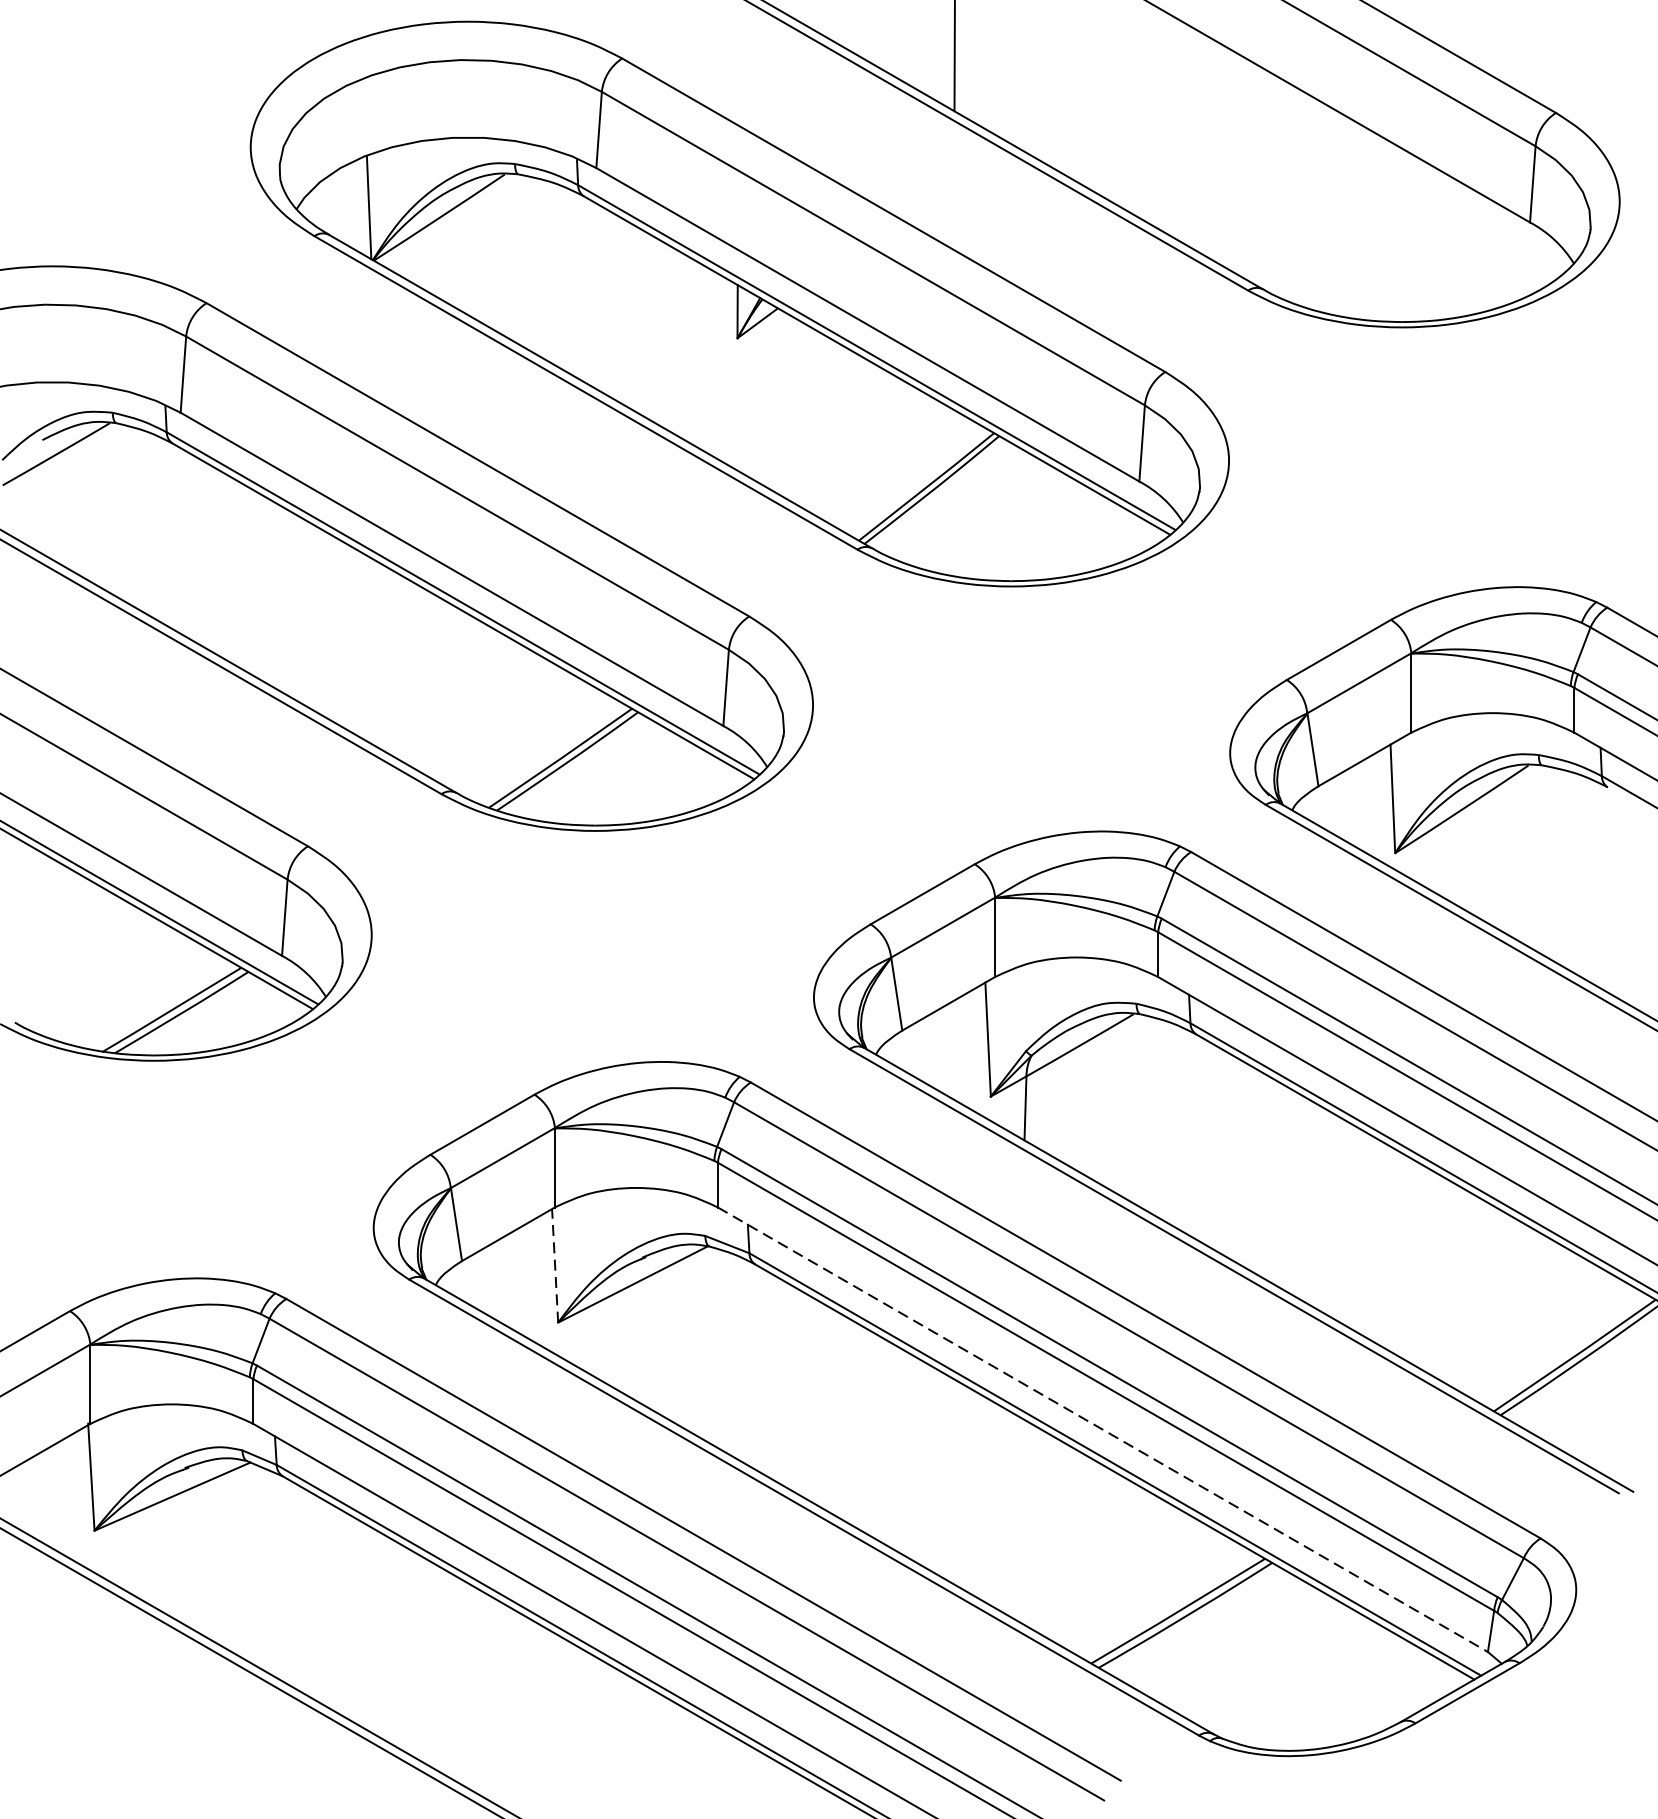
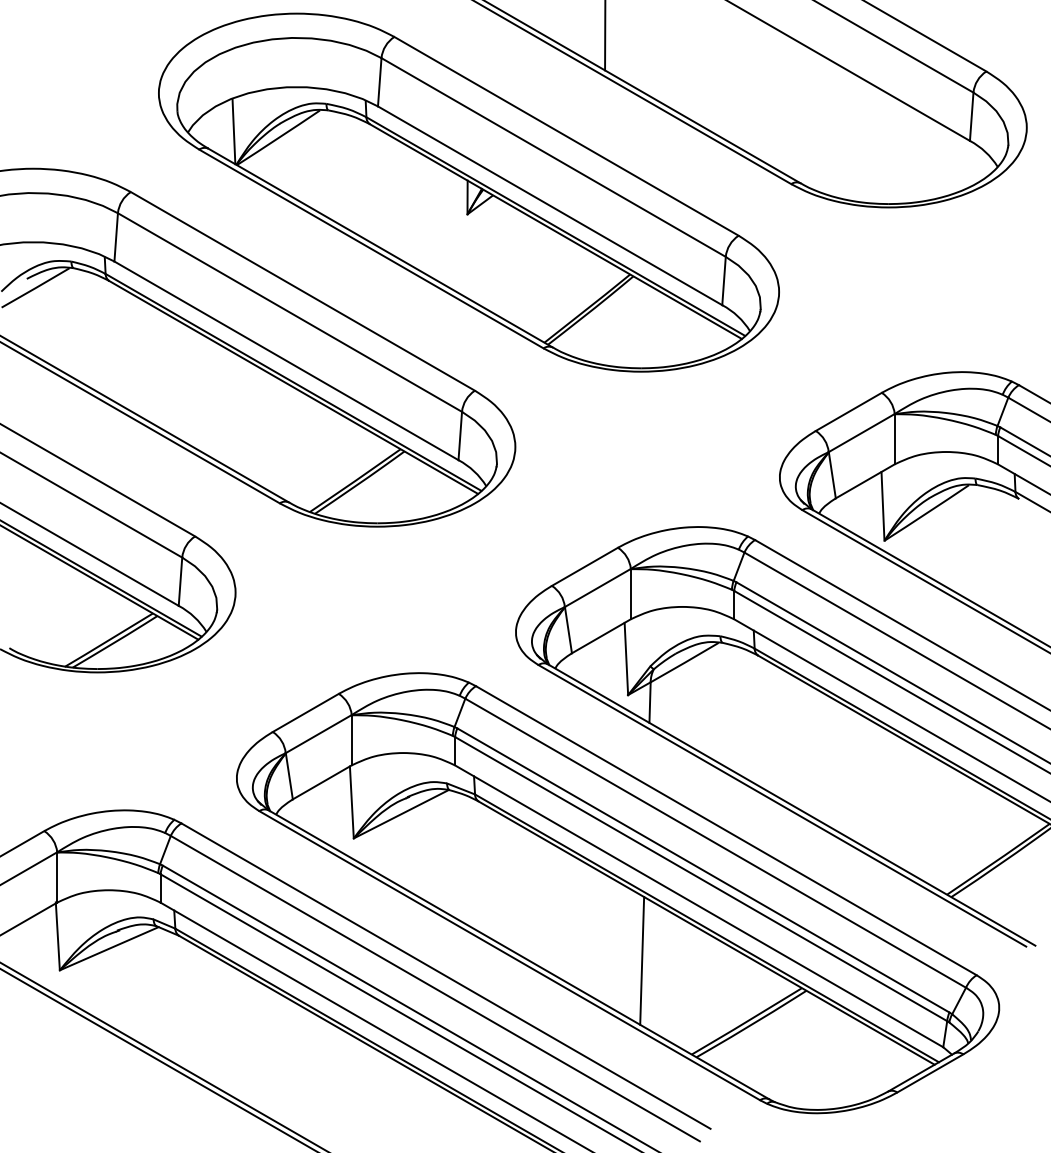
line: (554, 1264) -> (351, 801), dashed -> solid
line: (1103, 1430) -> (699, 906), dashed -> solid
line: (1013, 1515) -> (642, 960), added

